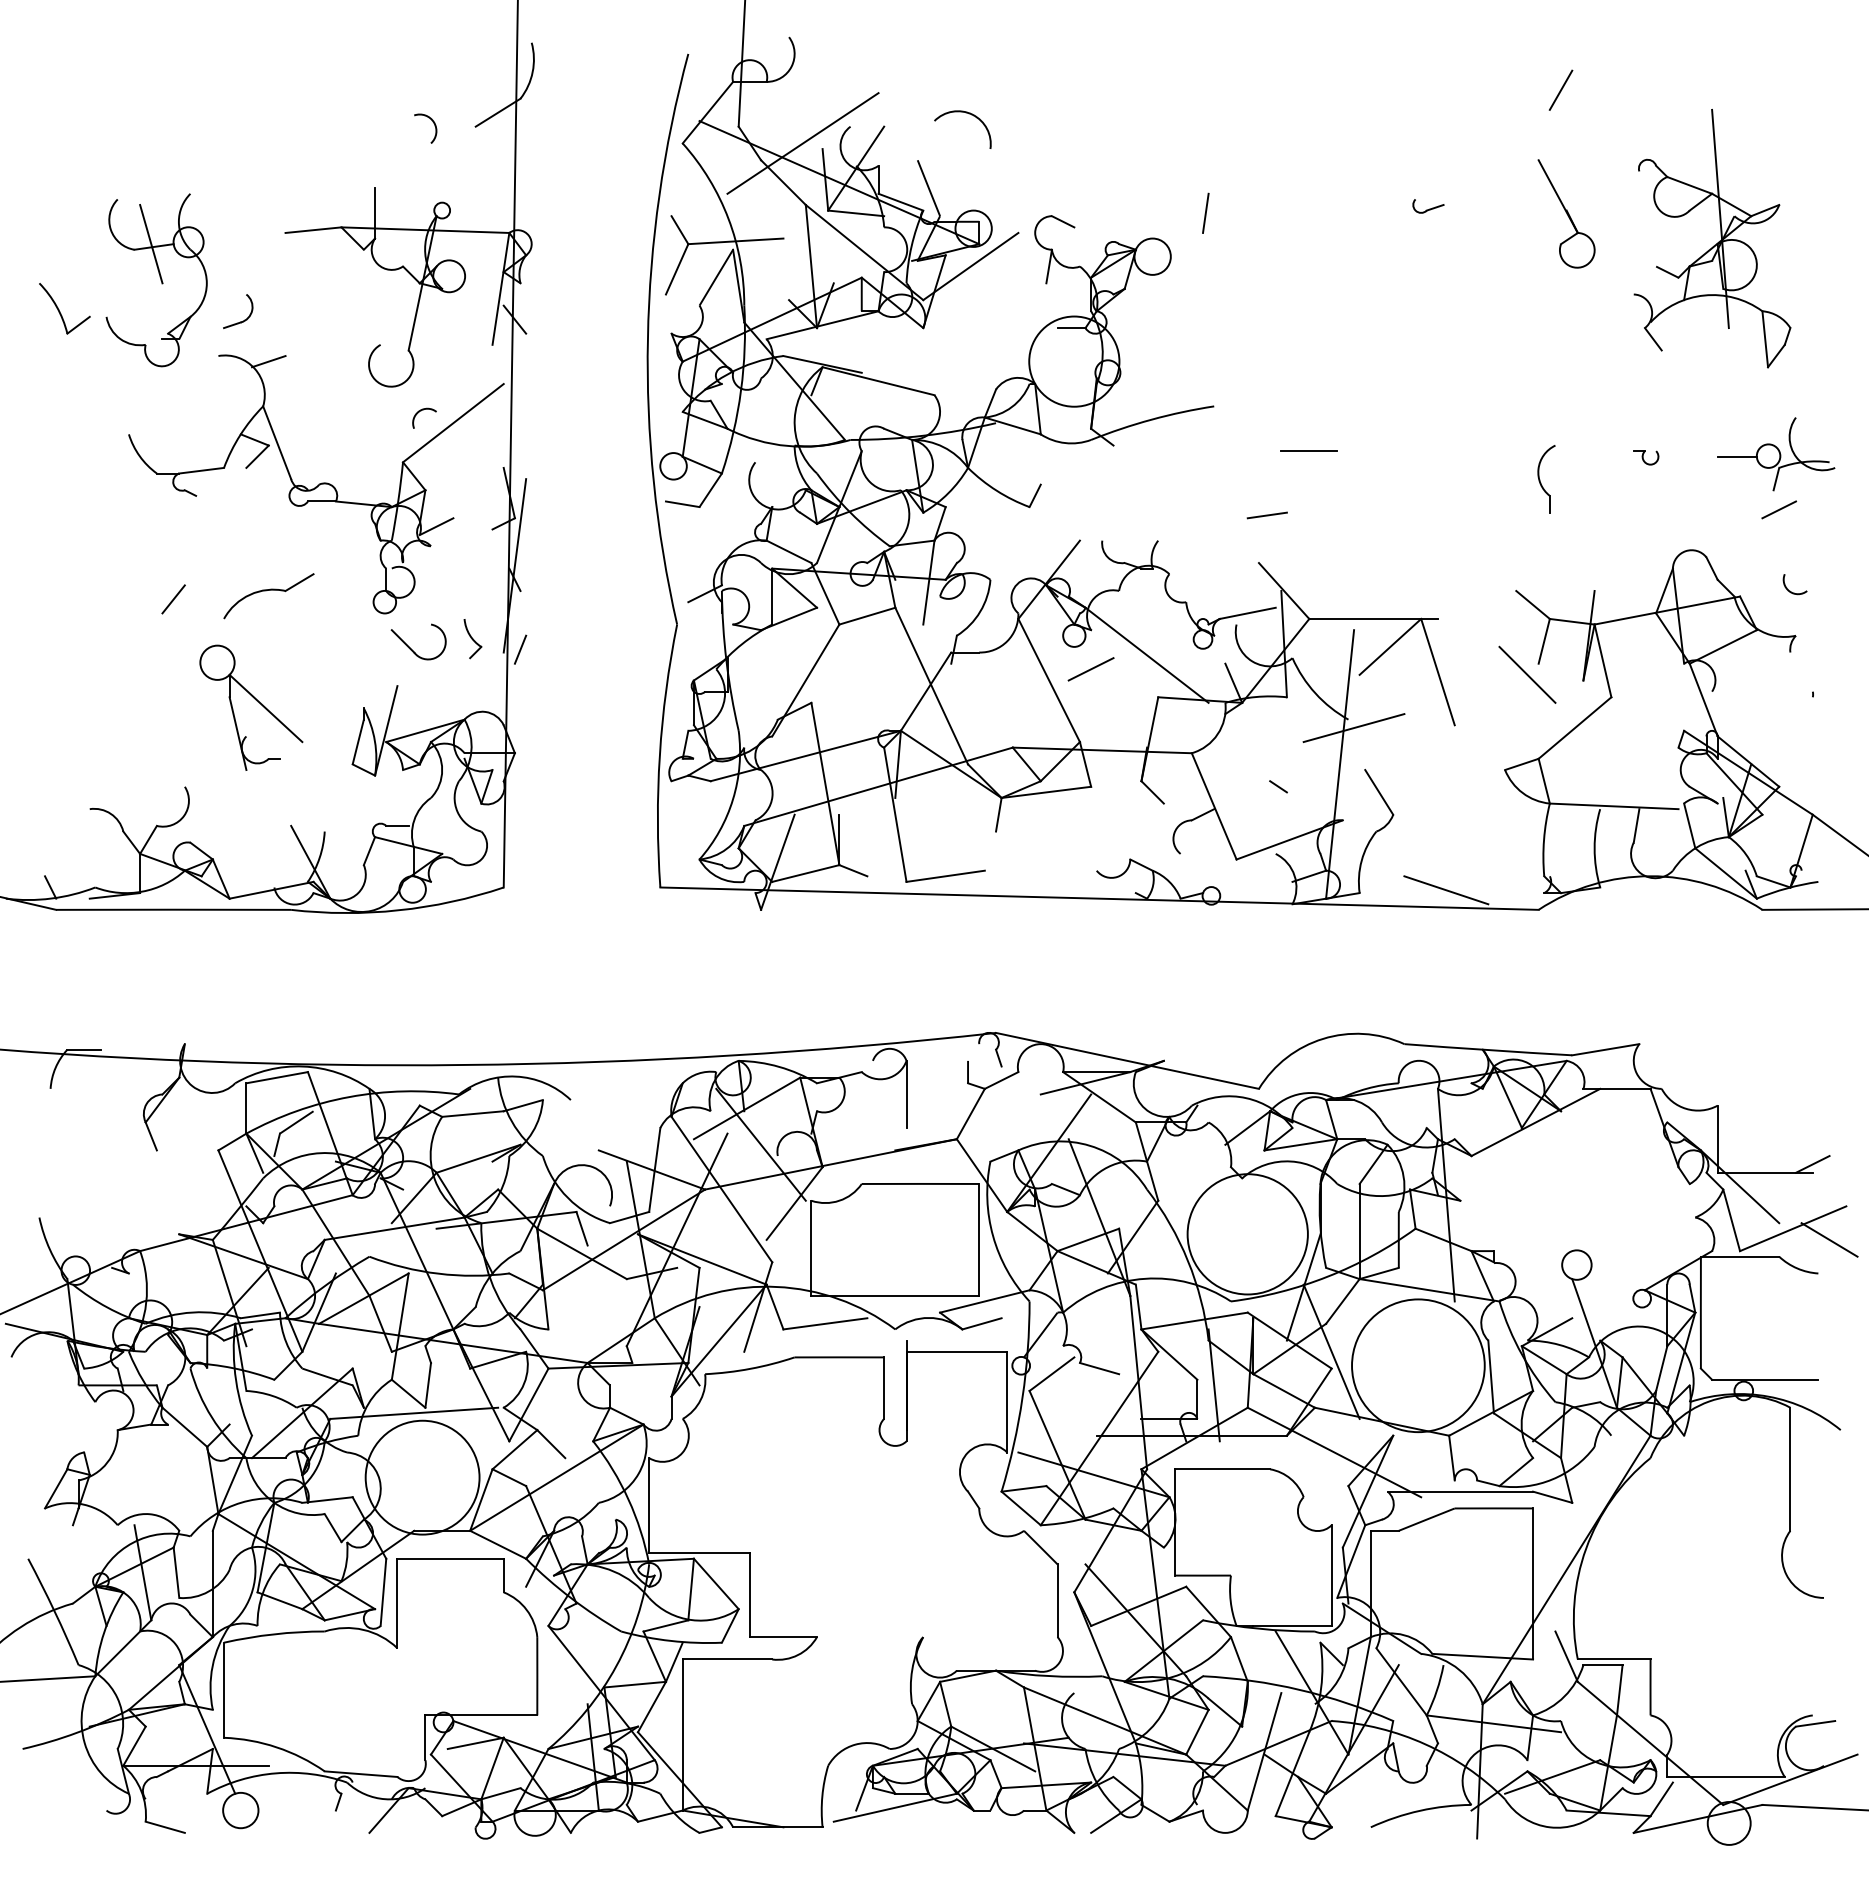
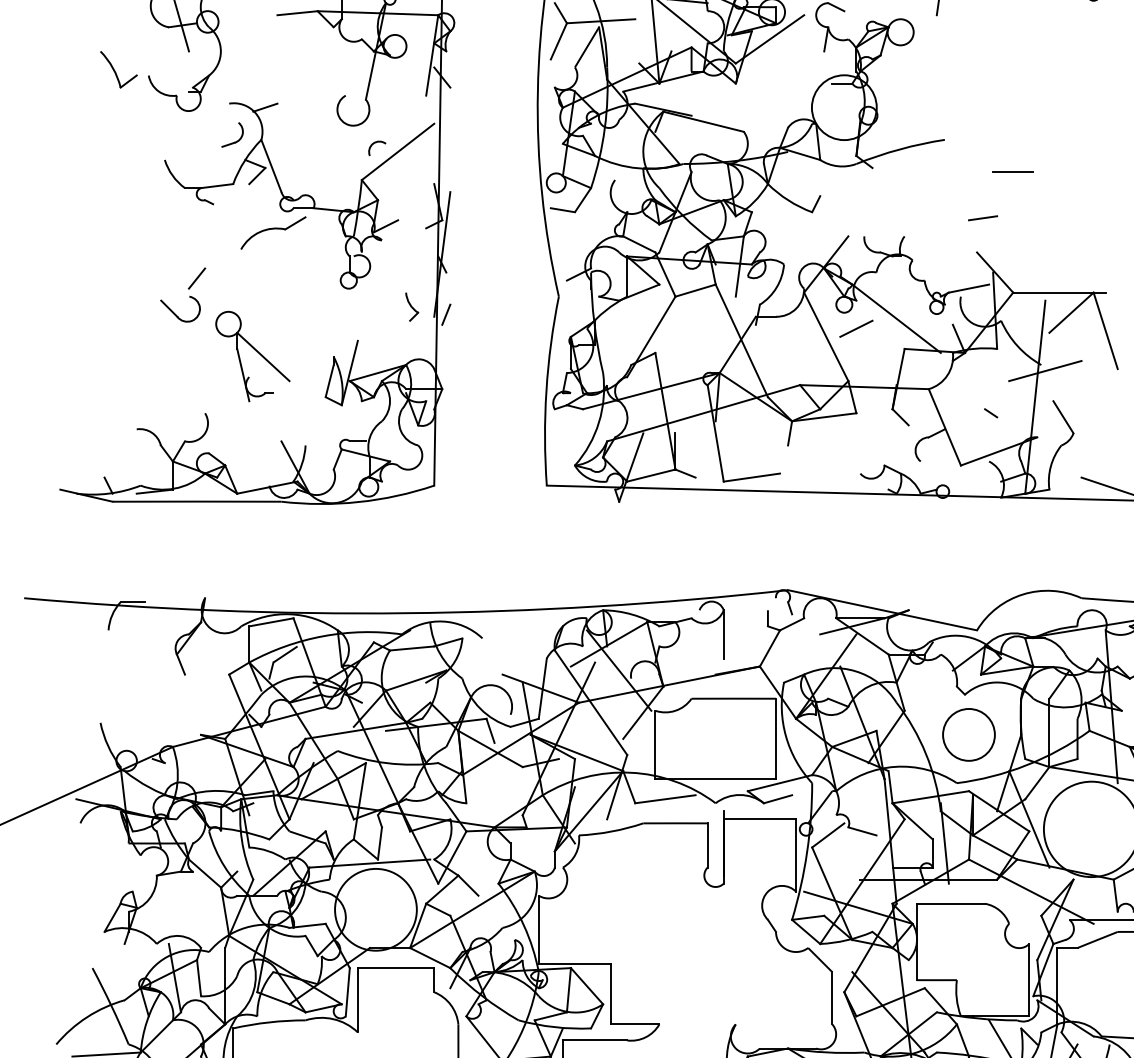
part: (244, 319) -> (237, 140), moved
part: (268, 596) -> (273, 233), moved
part: (411, 648) -> (175, 313), moved
circle: (1247, 1234) -> (968, 735), size x0.6

